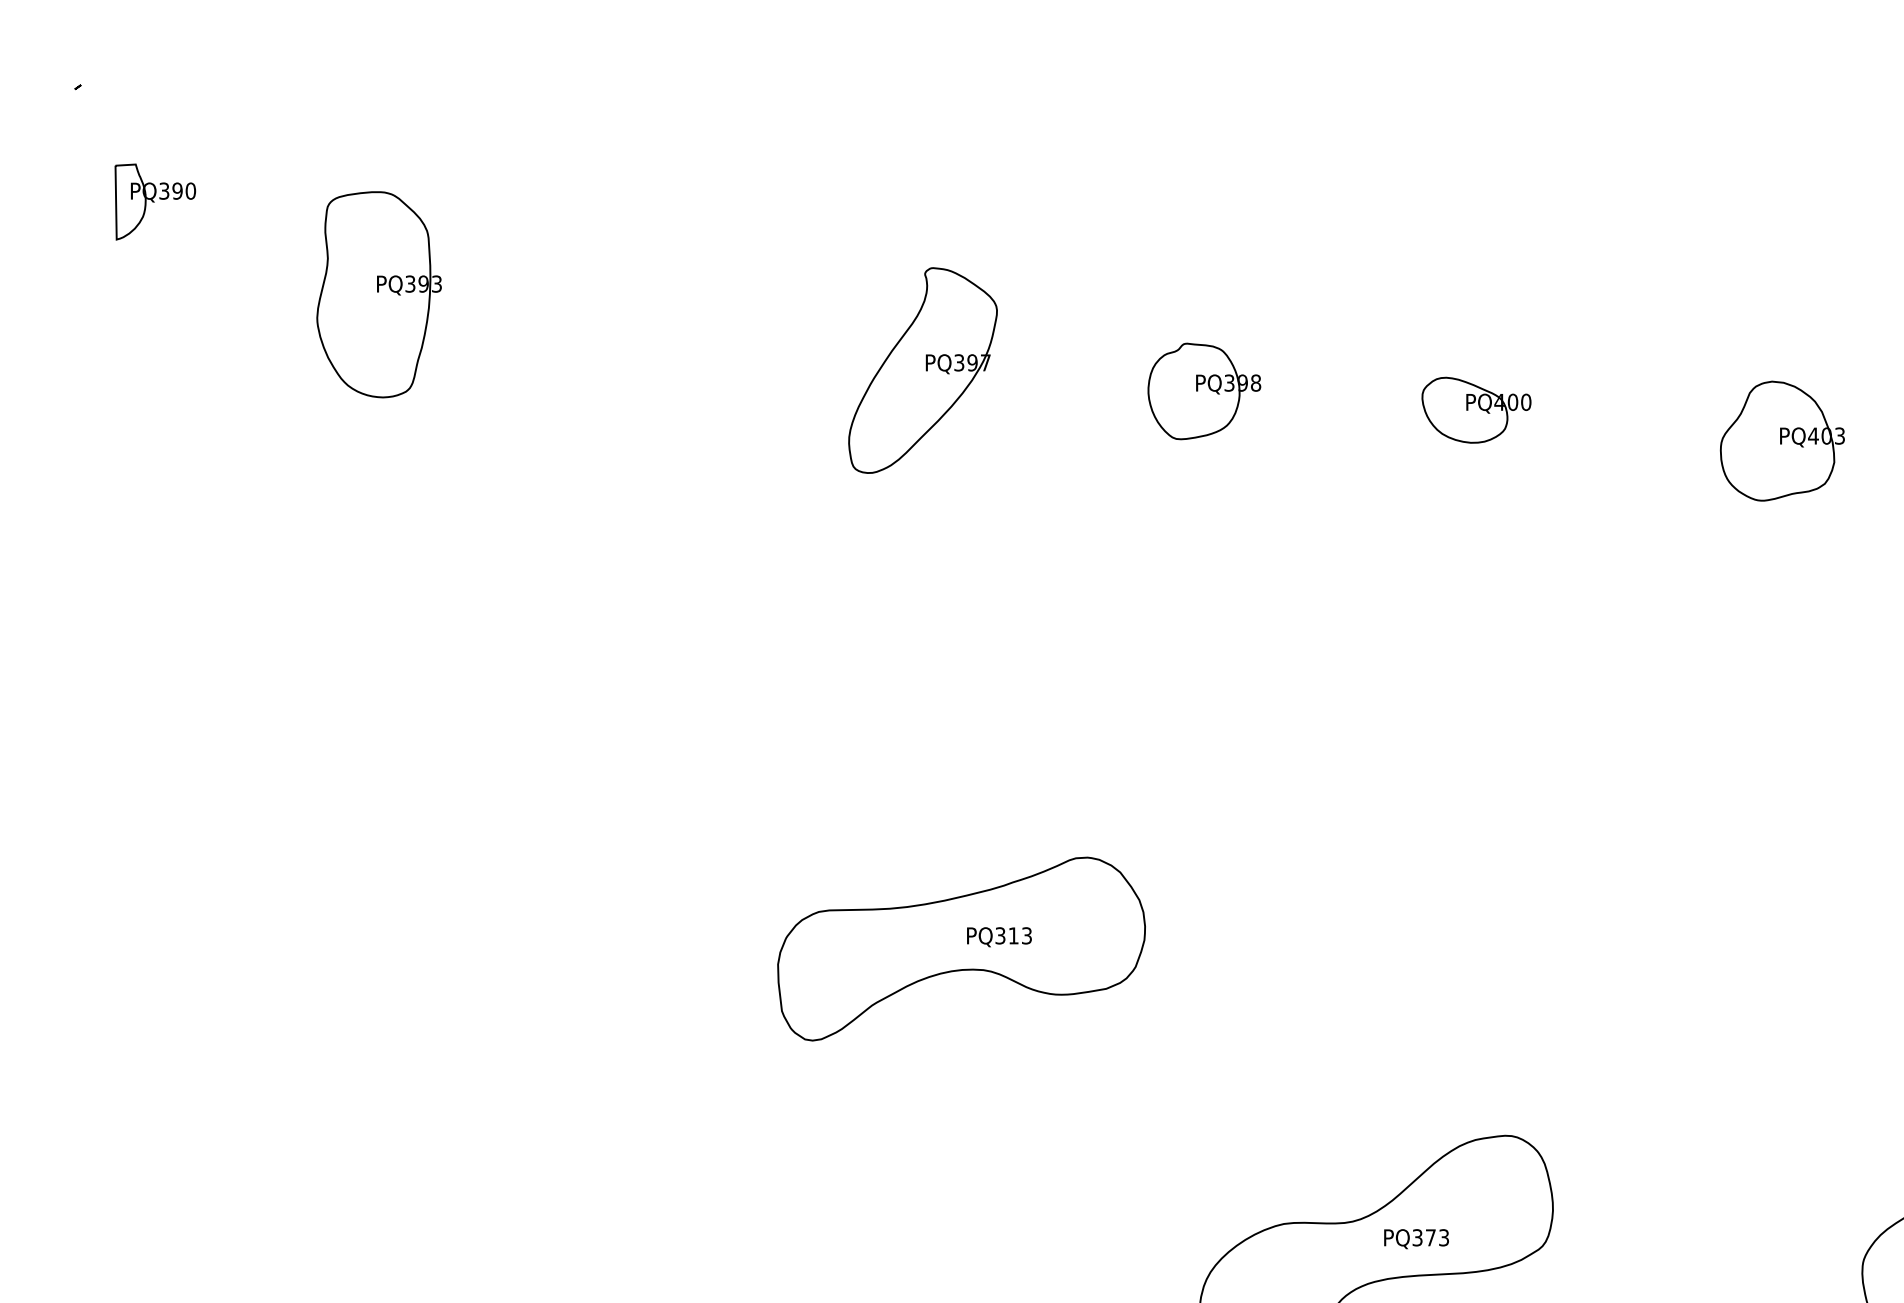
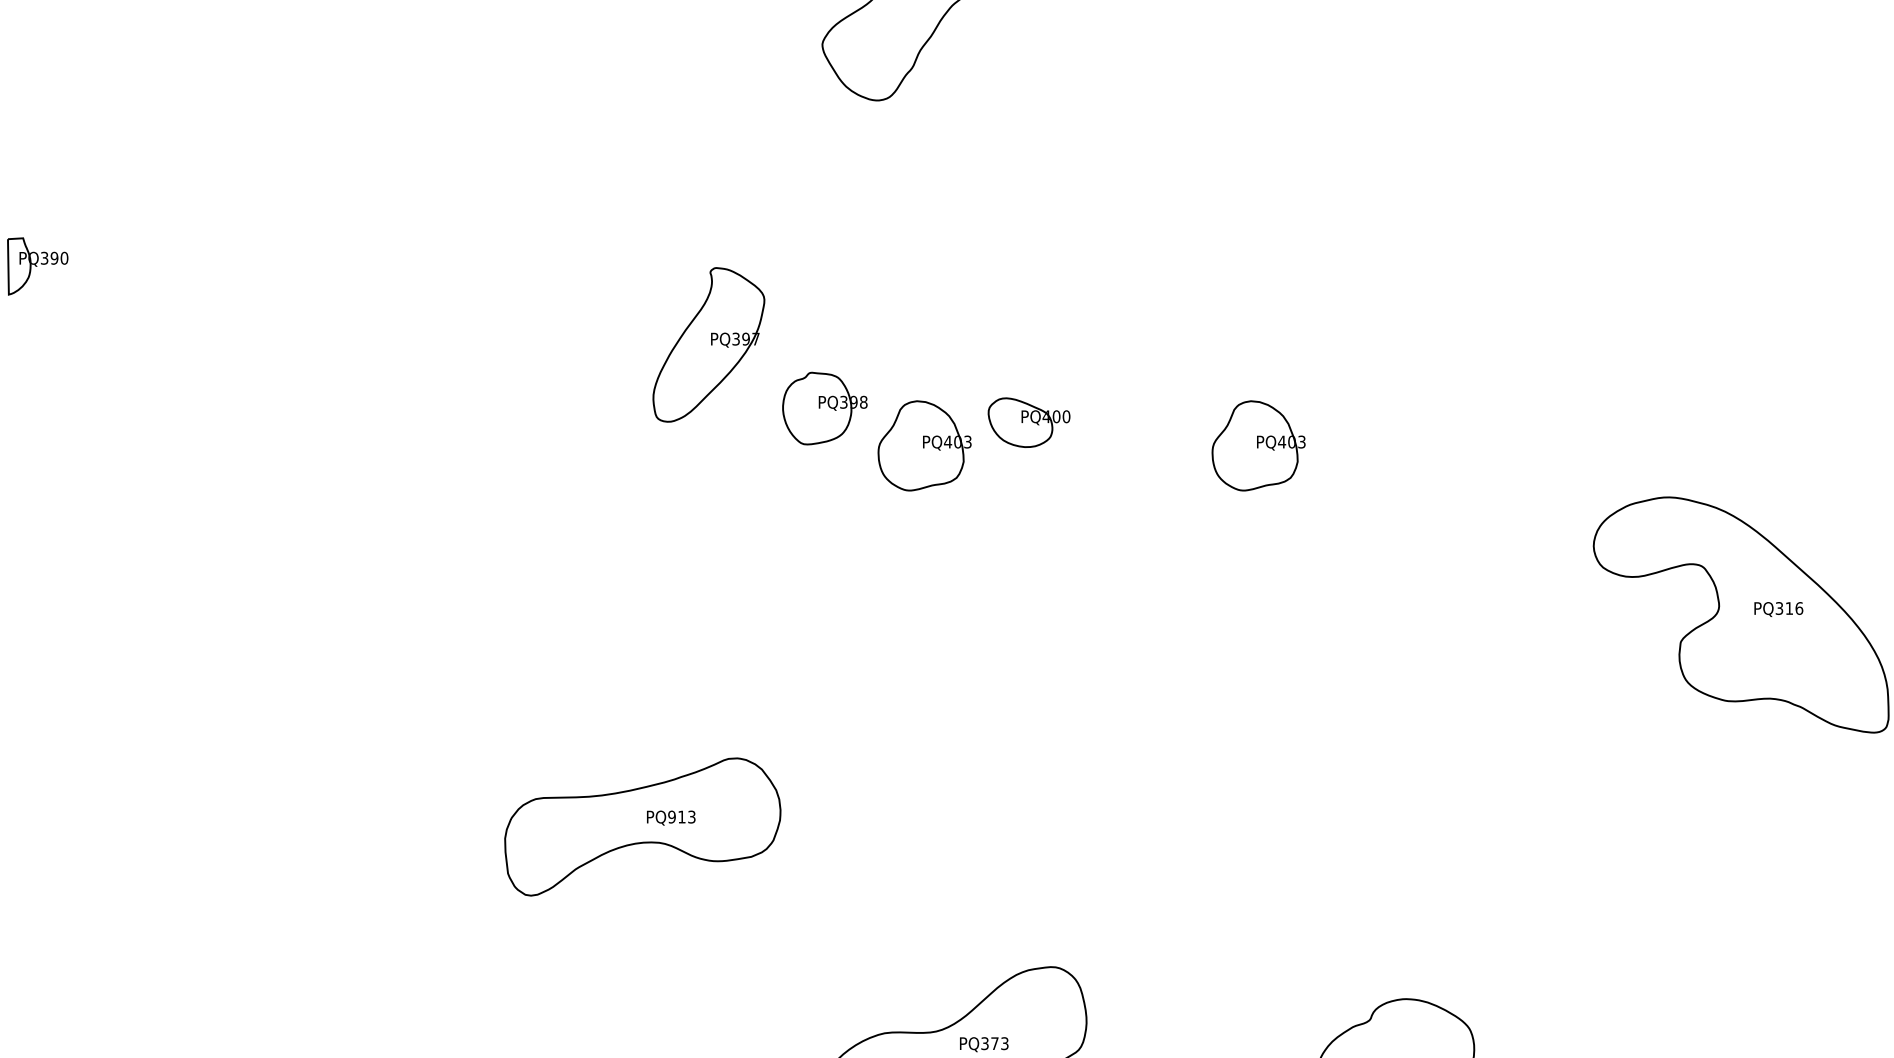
part: (378, 294) -> (205, 335), removed
part: (922, 370) -> (708, 344), moved
part: (1336, 440) -> (924, 445), added
text: (999, 935) -> (671, 816), PQ313 -> PQ913

